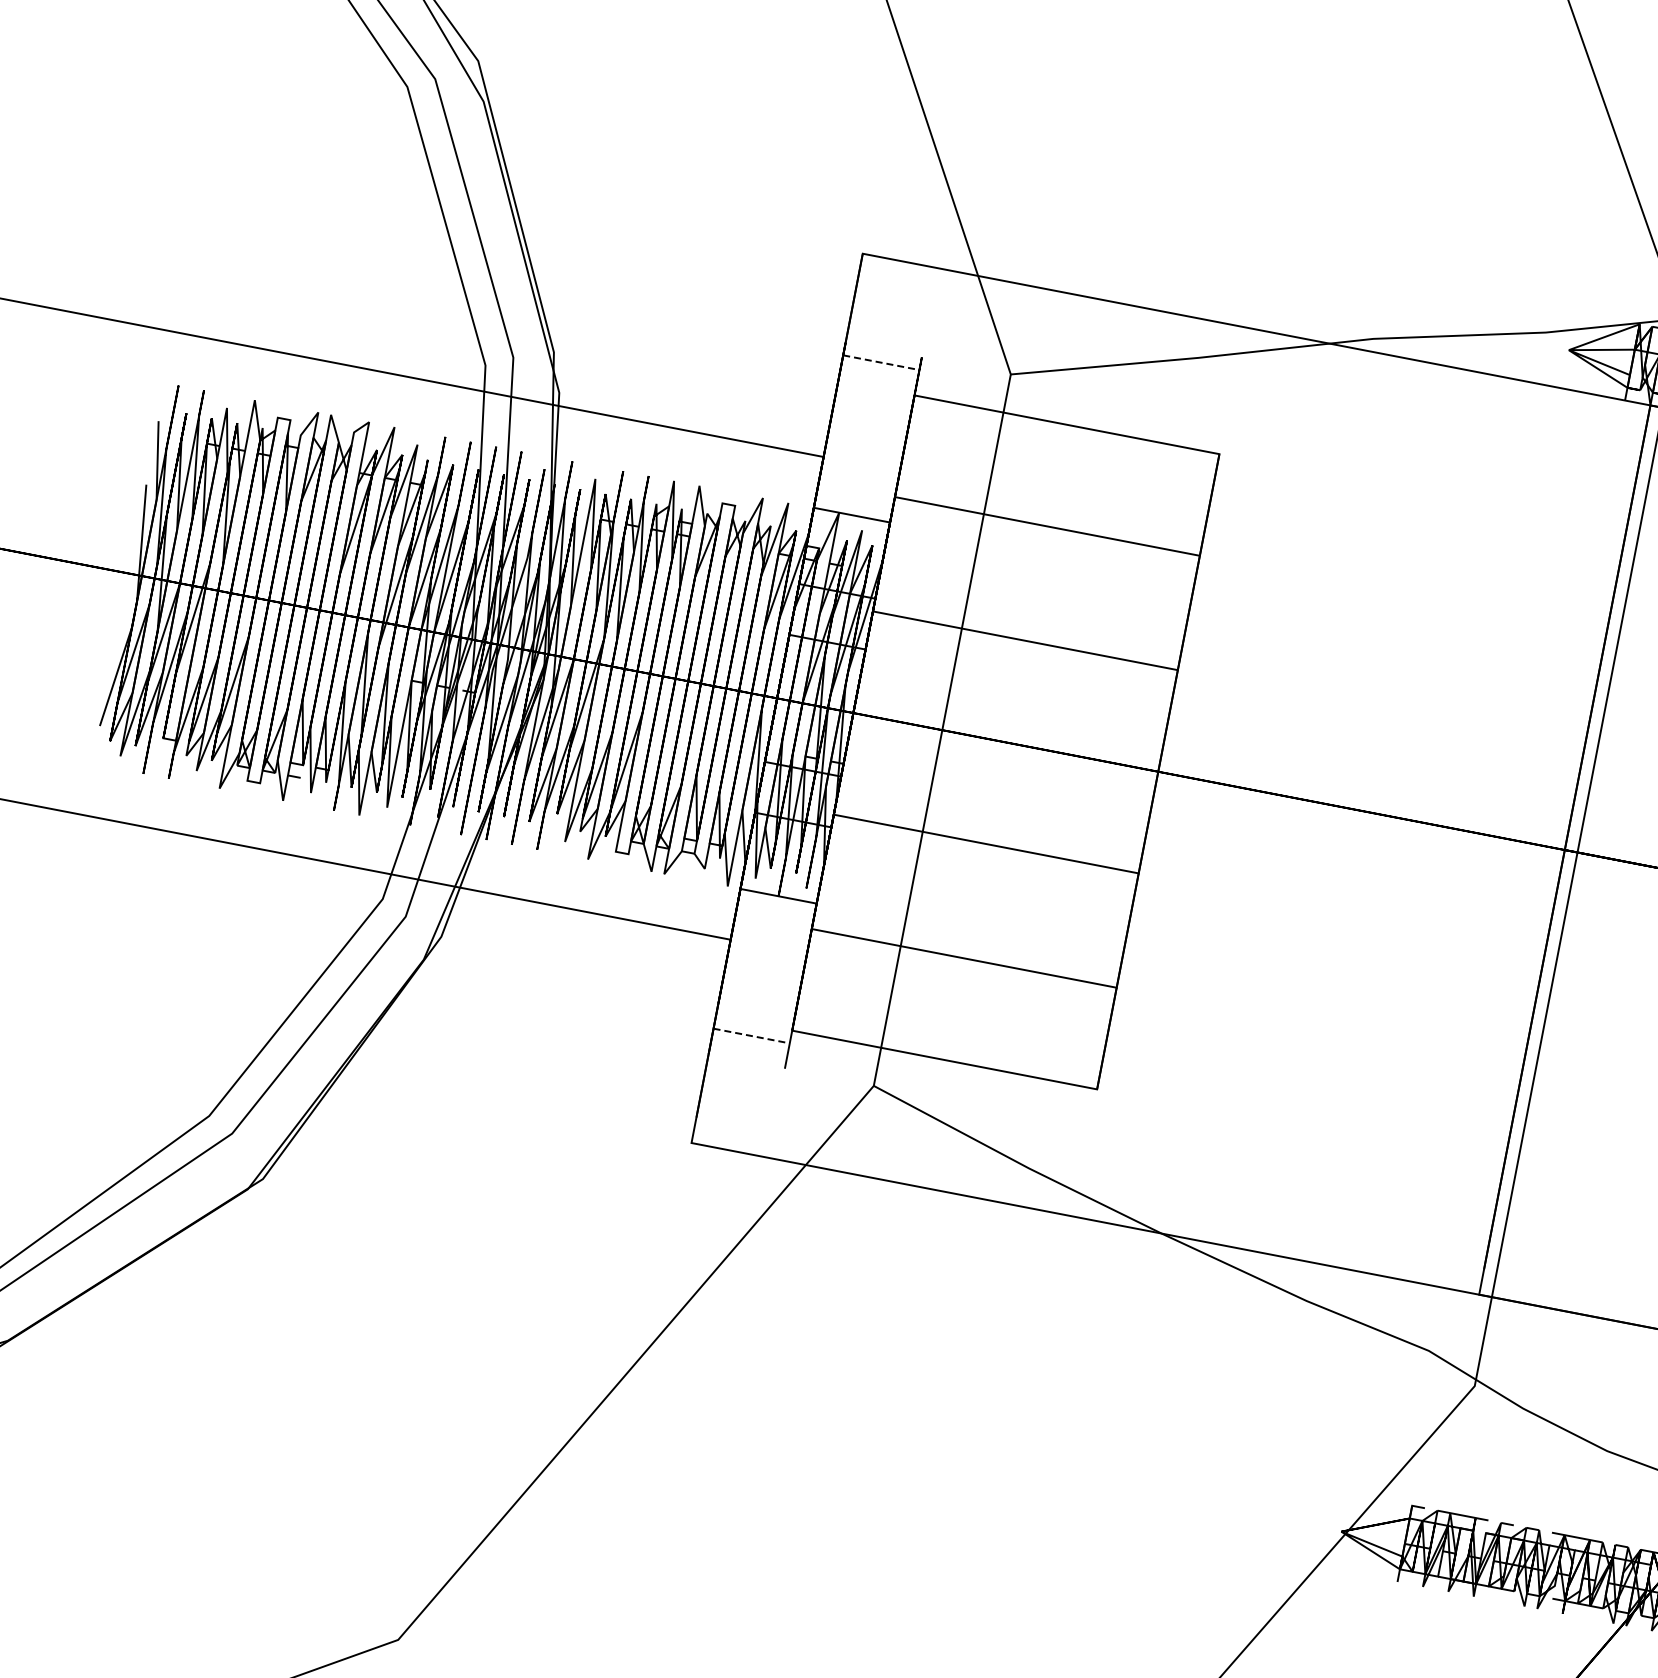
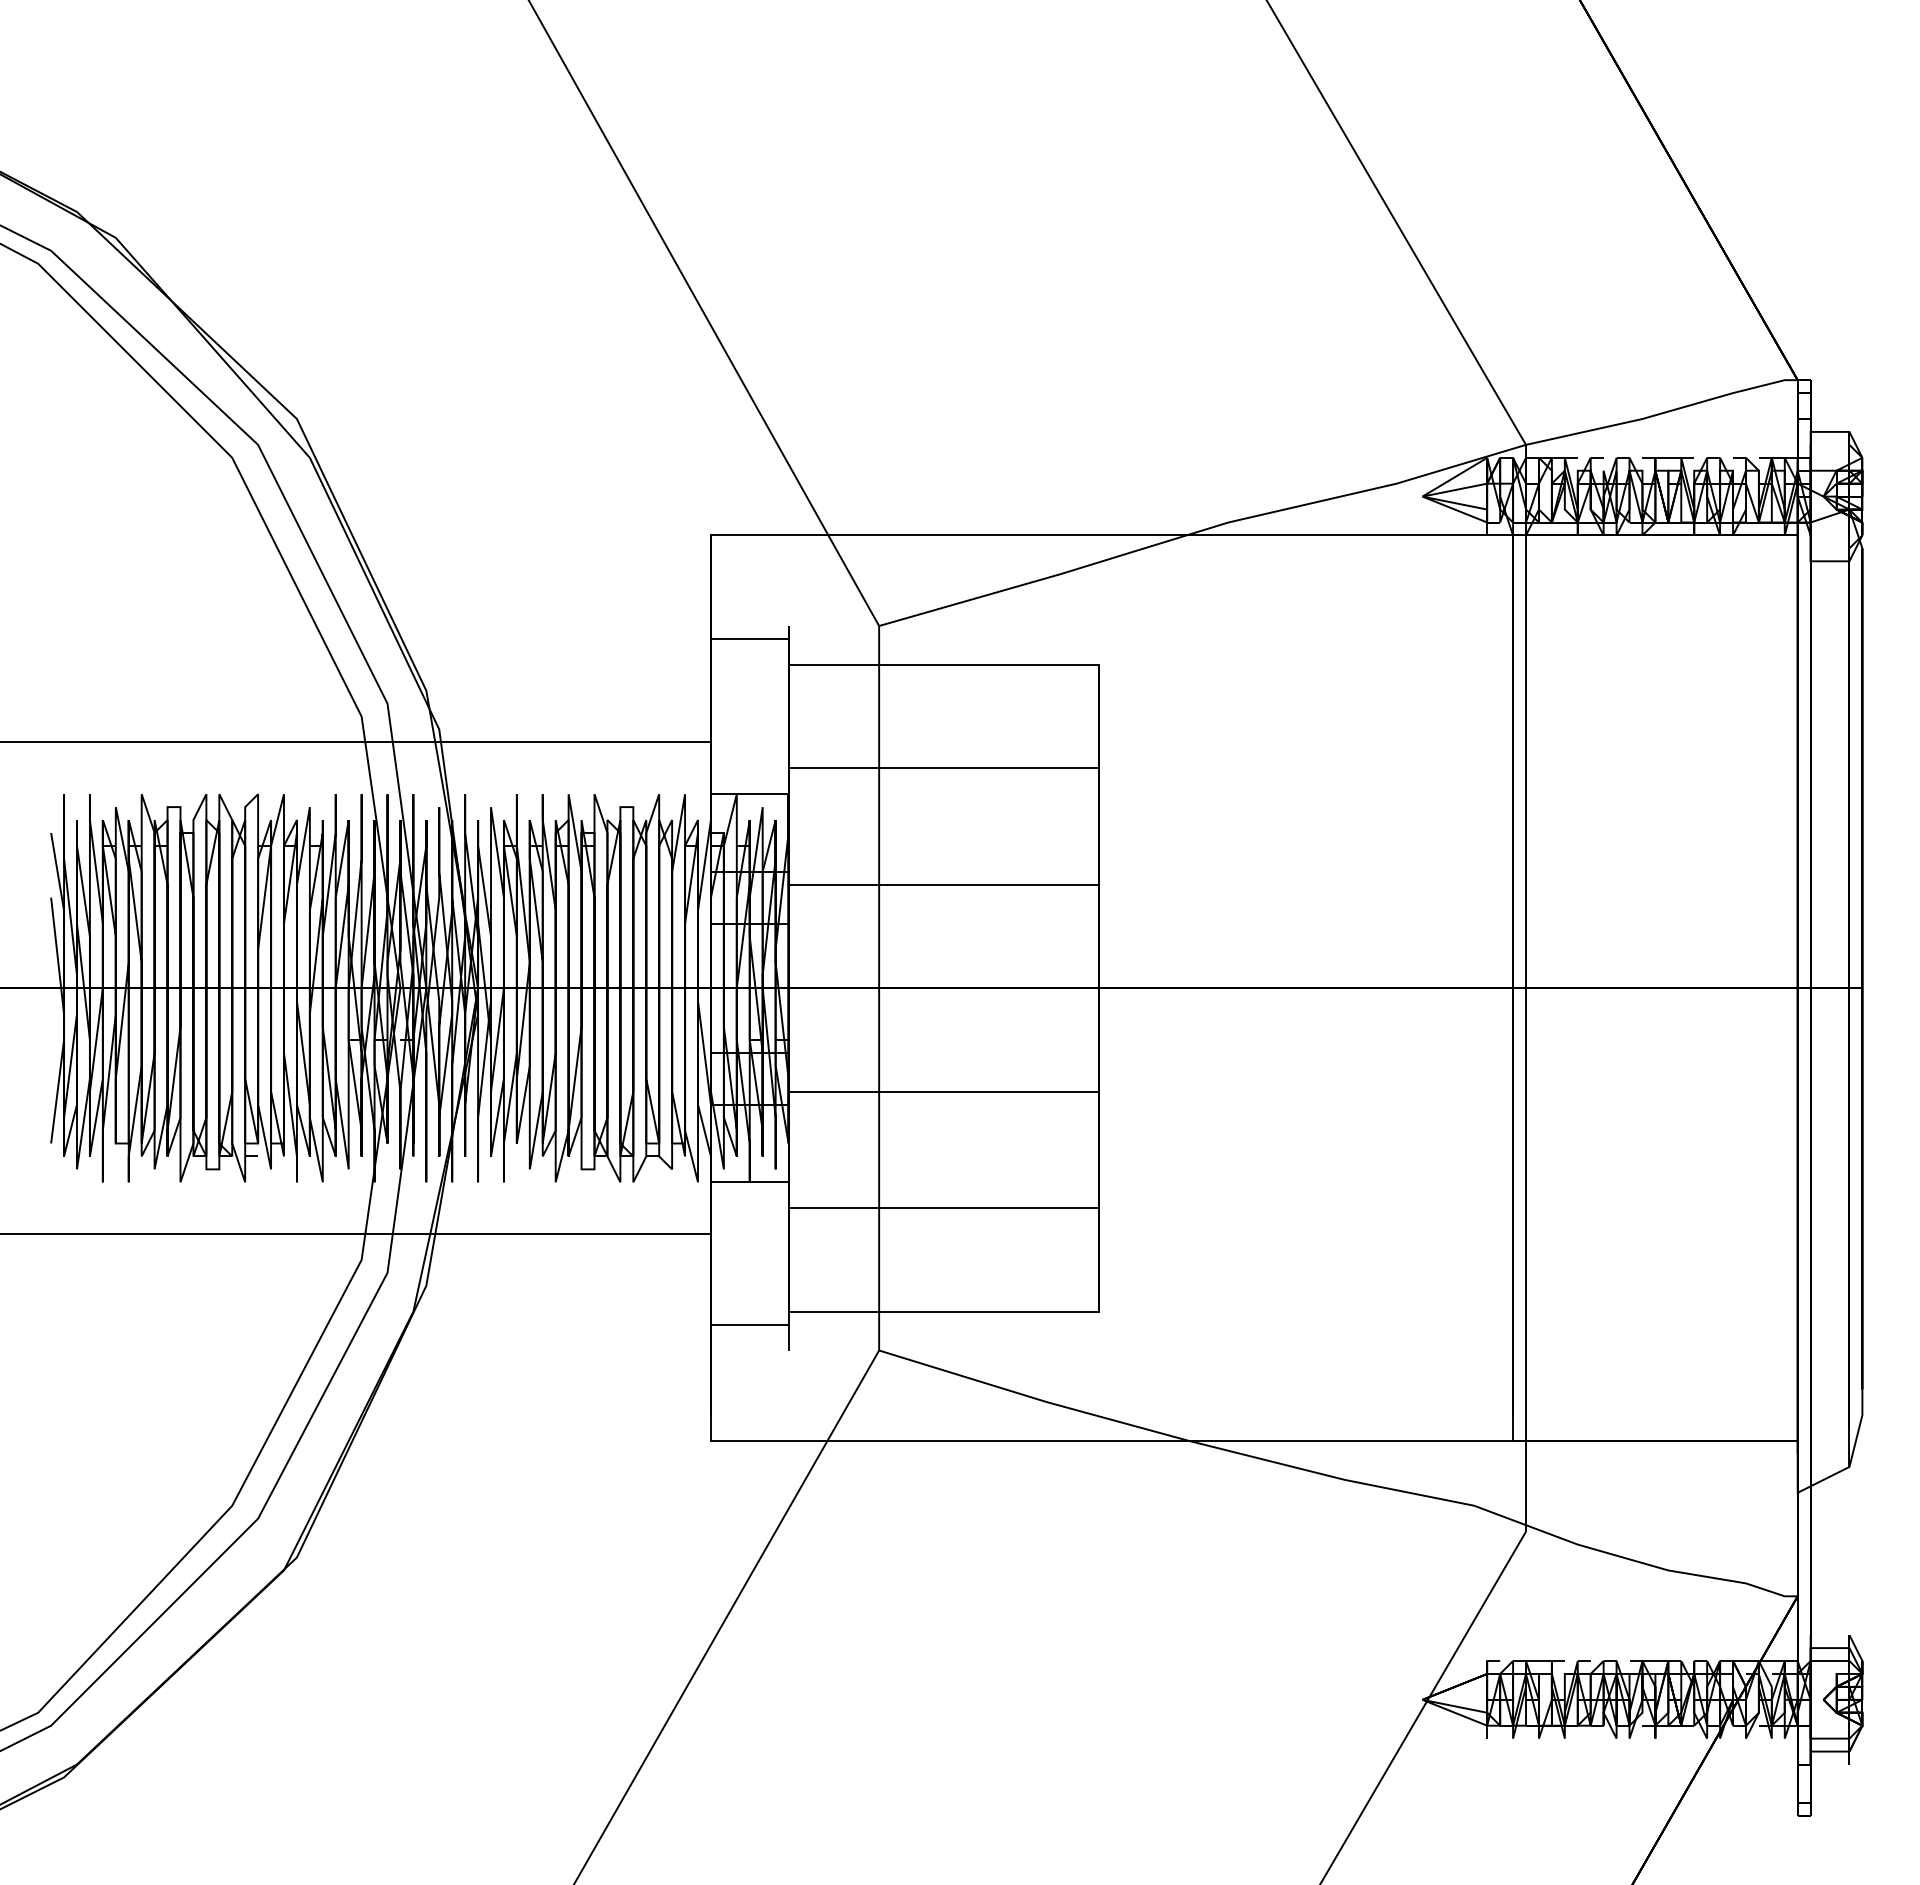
line: (881, 362) -> (749, 638), dashed -> solid
line: (751, 1035) -> (749, 1324), dashed -> solid

